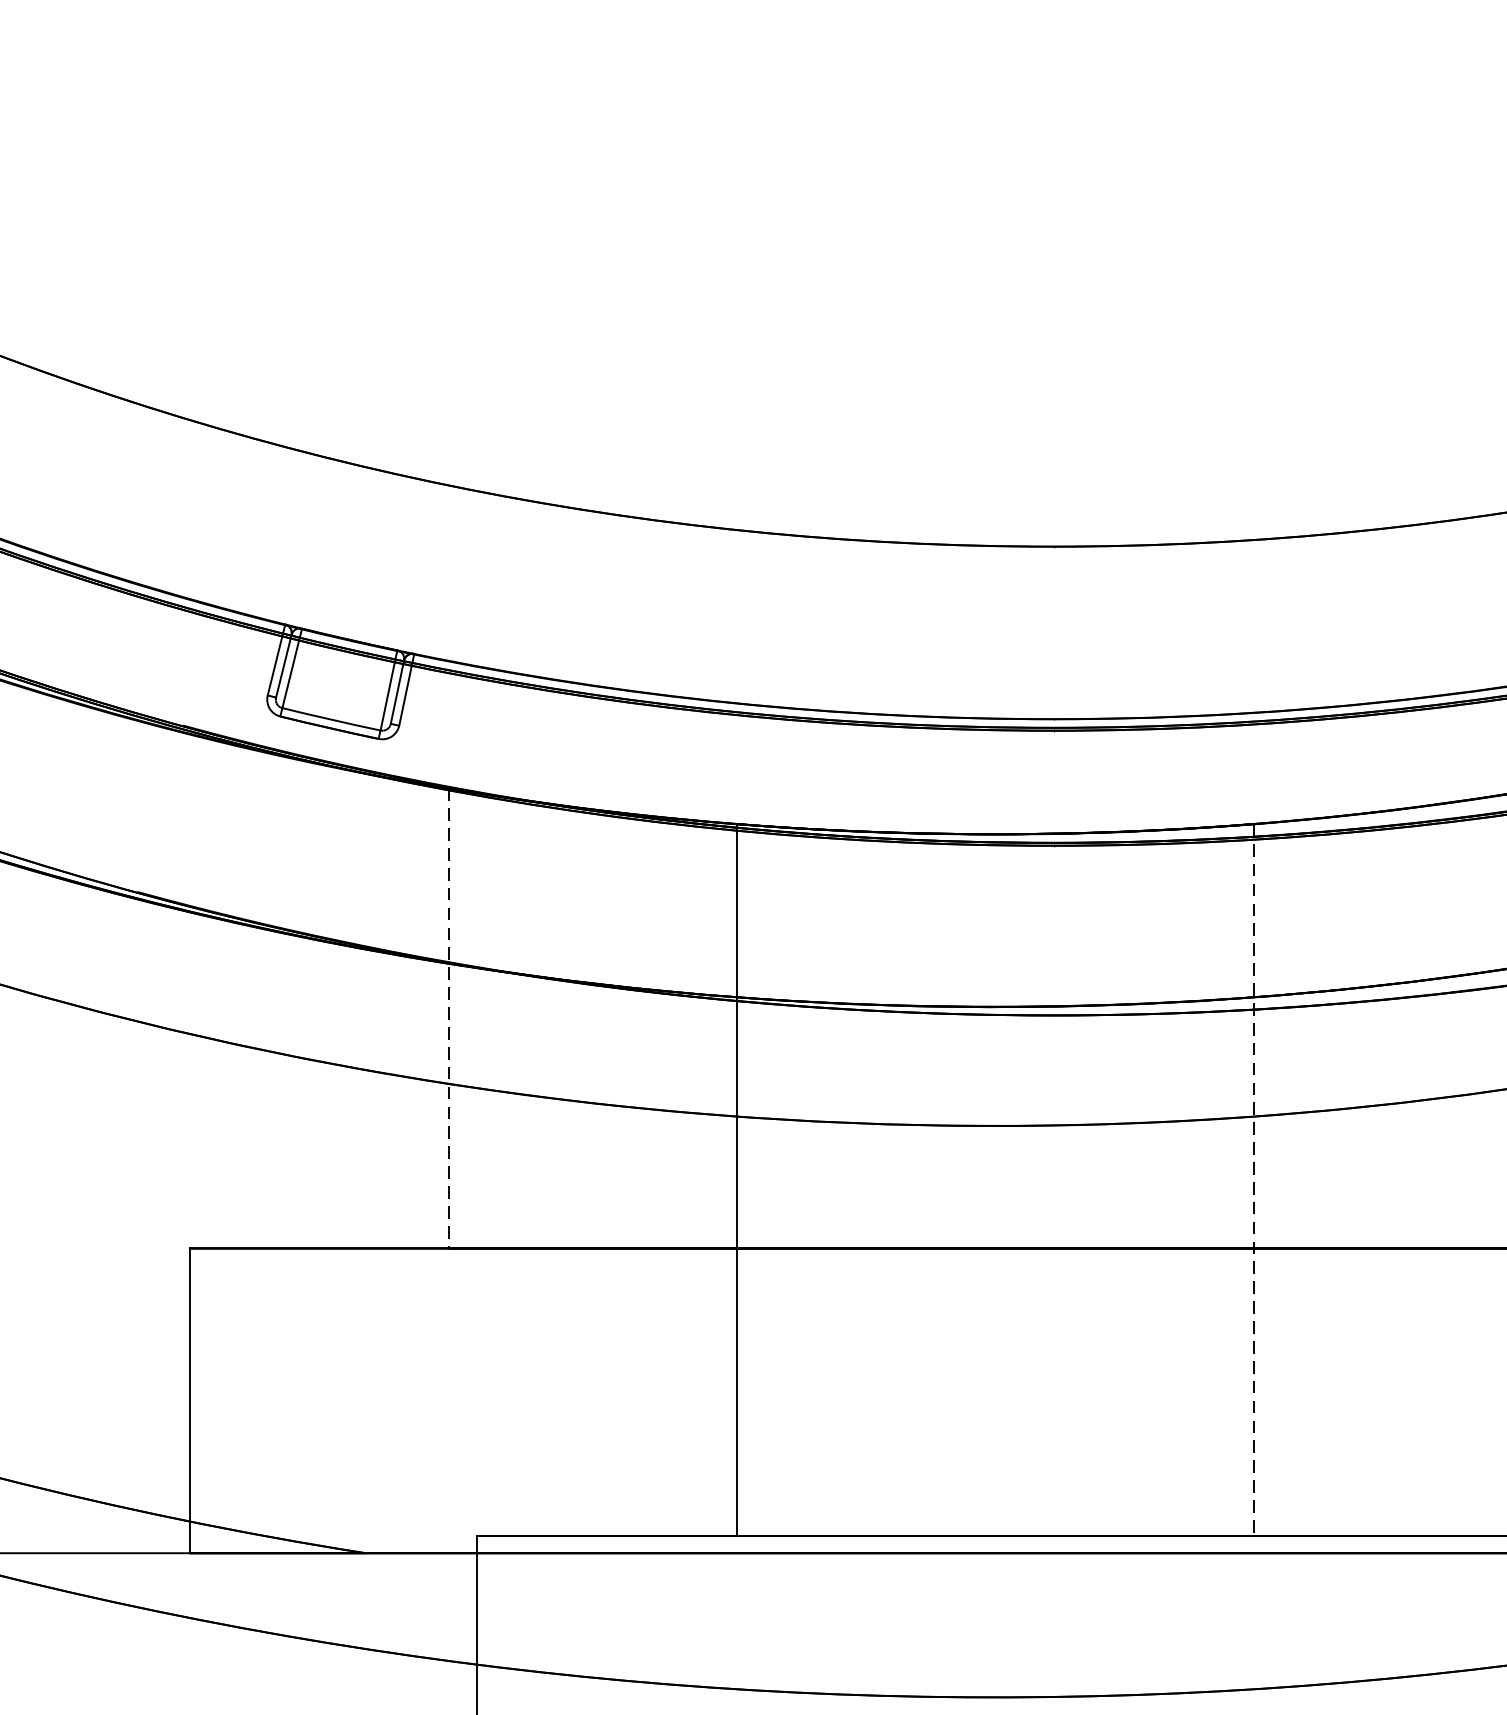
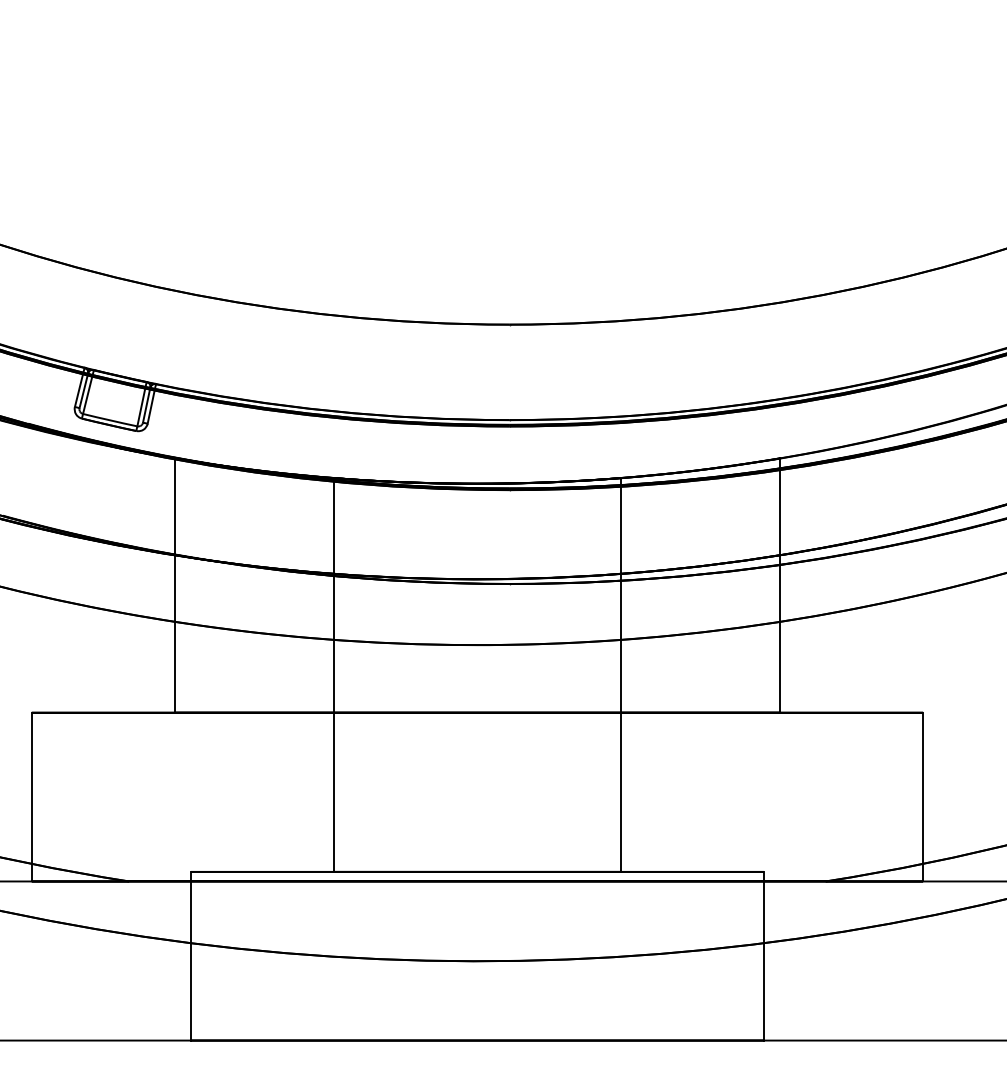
line: (449, 1019) -> (175, 586), dashed -> solid
line: (1253, 1180) -> (620, 675), dashed -> solid

